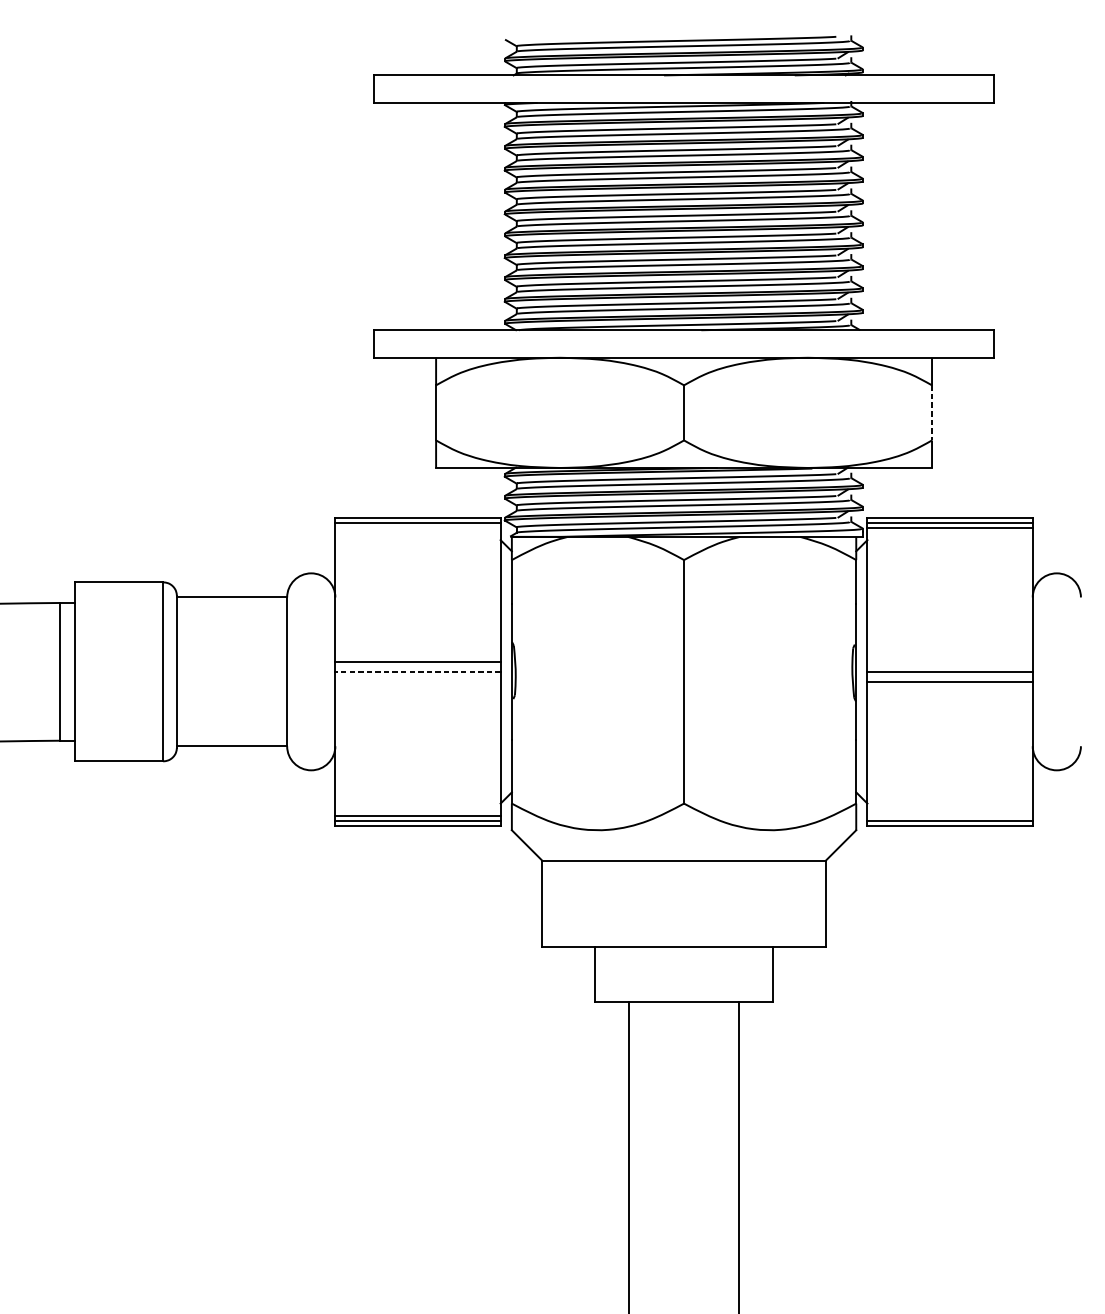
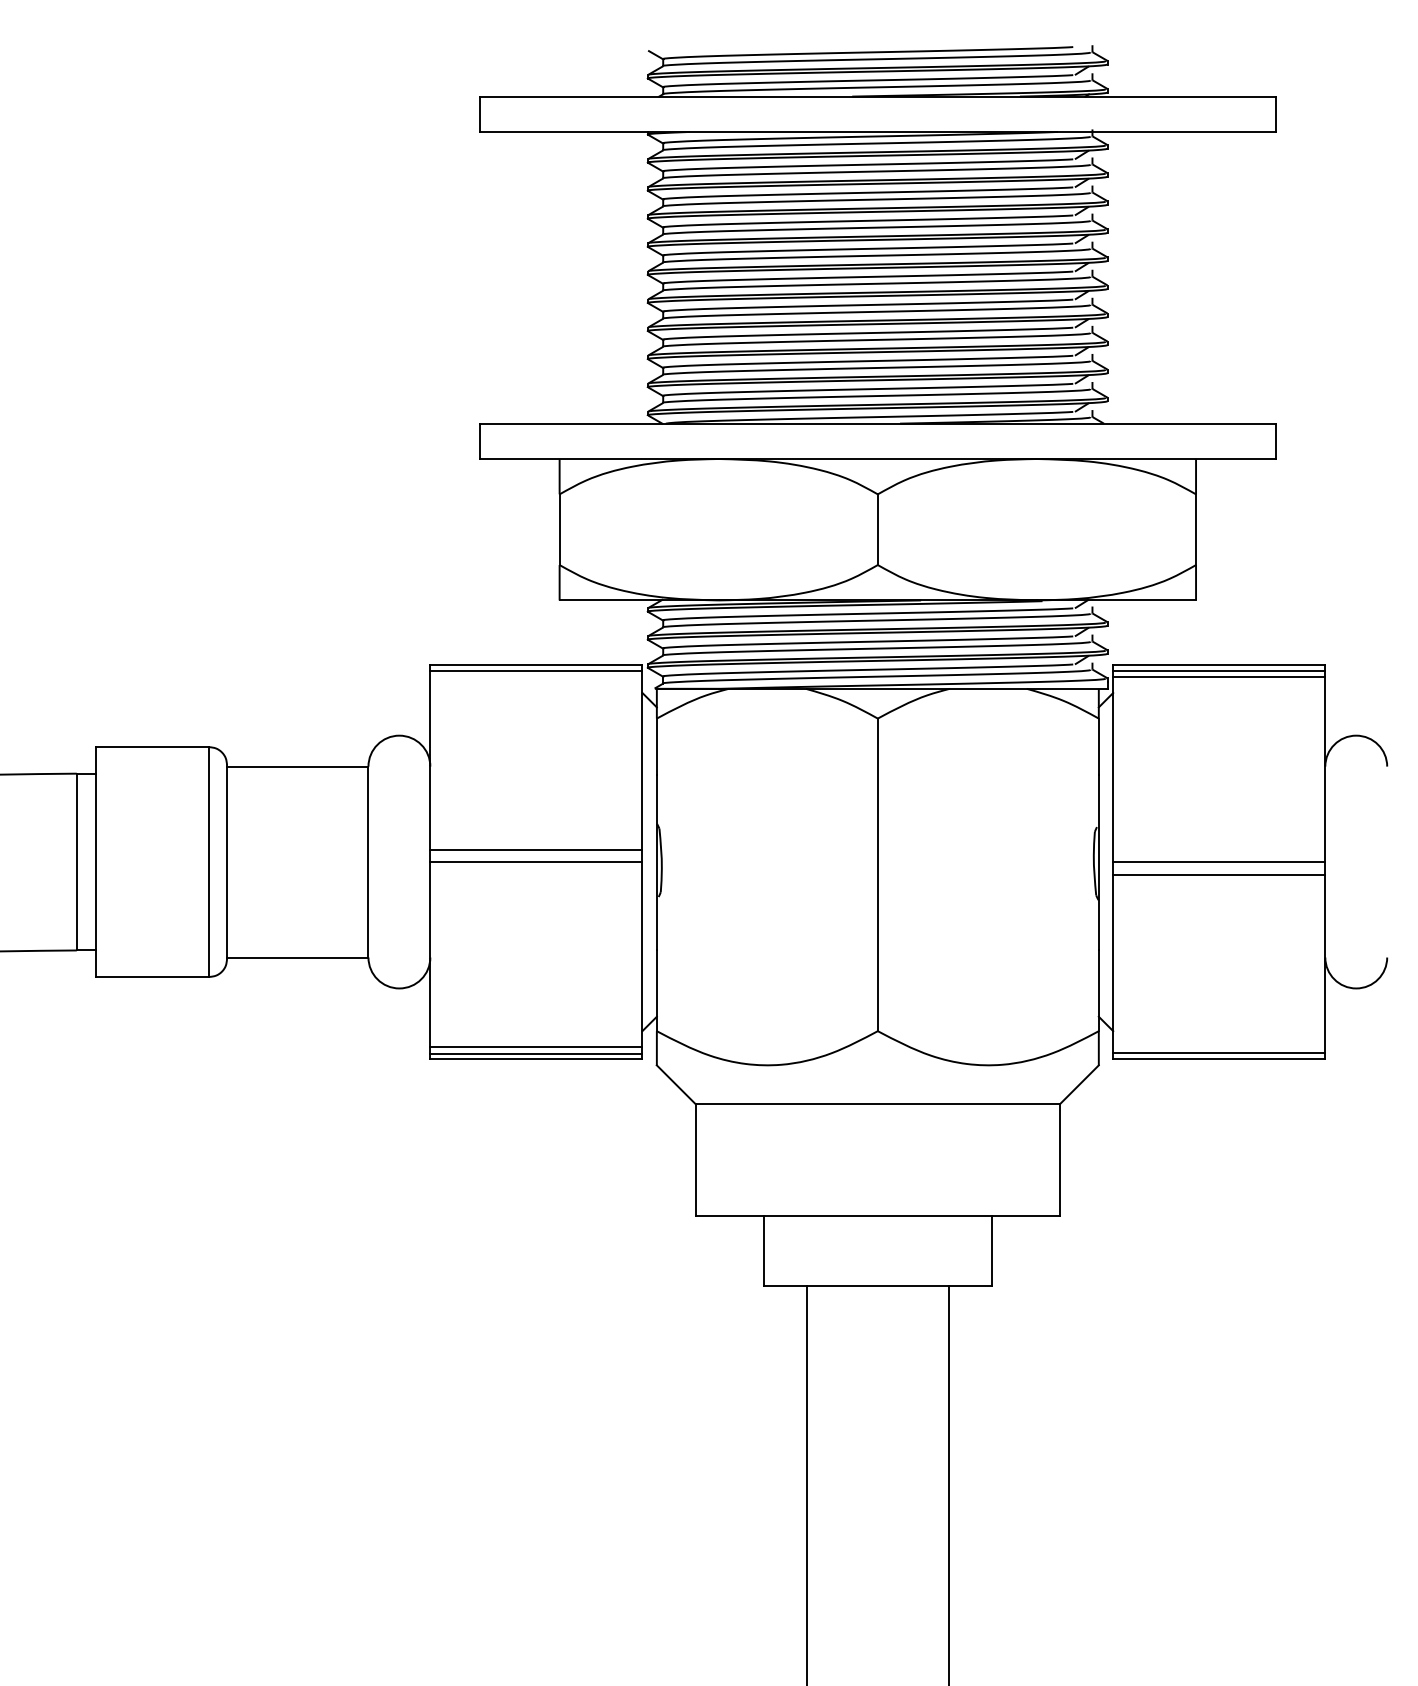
line: (932, 413) -> (1196, 530), dashed -> solid
line: (417, 672) -> (535, 862), dashed -> solid

